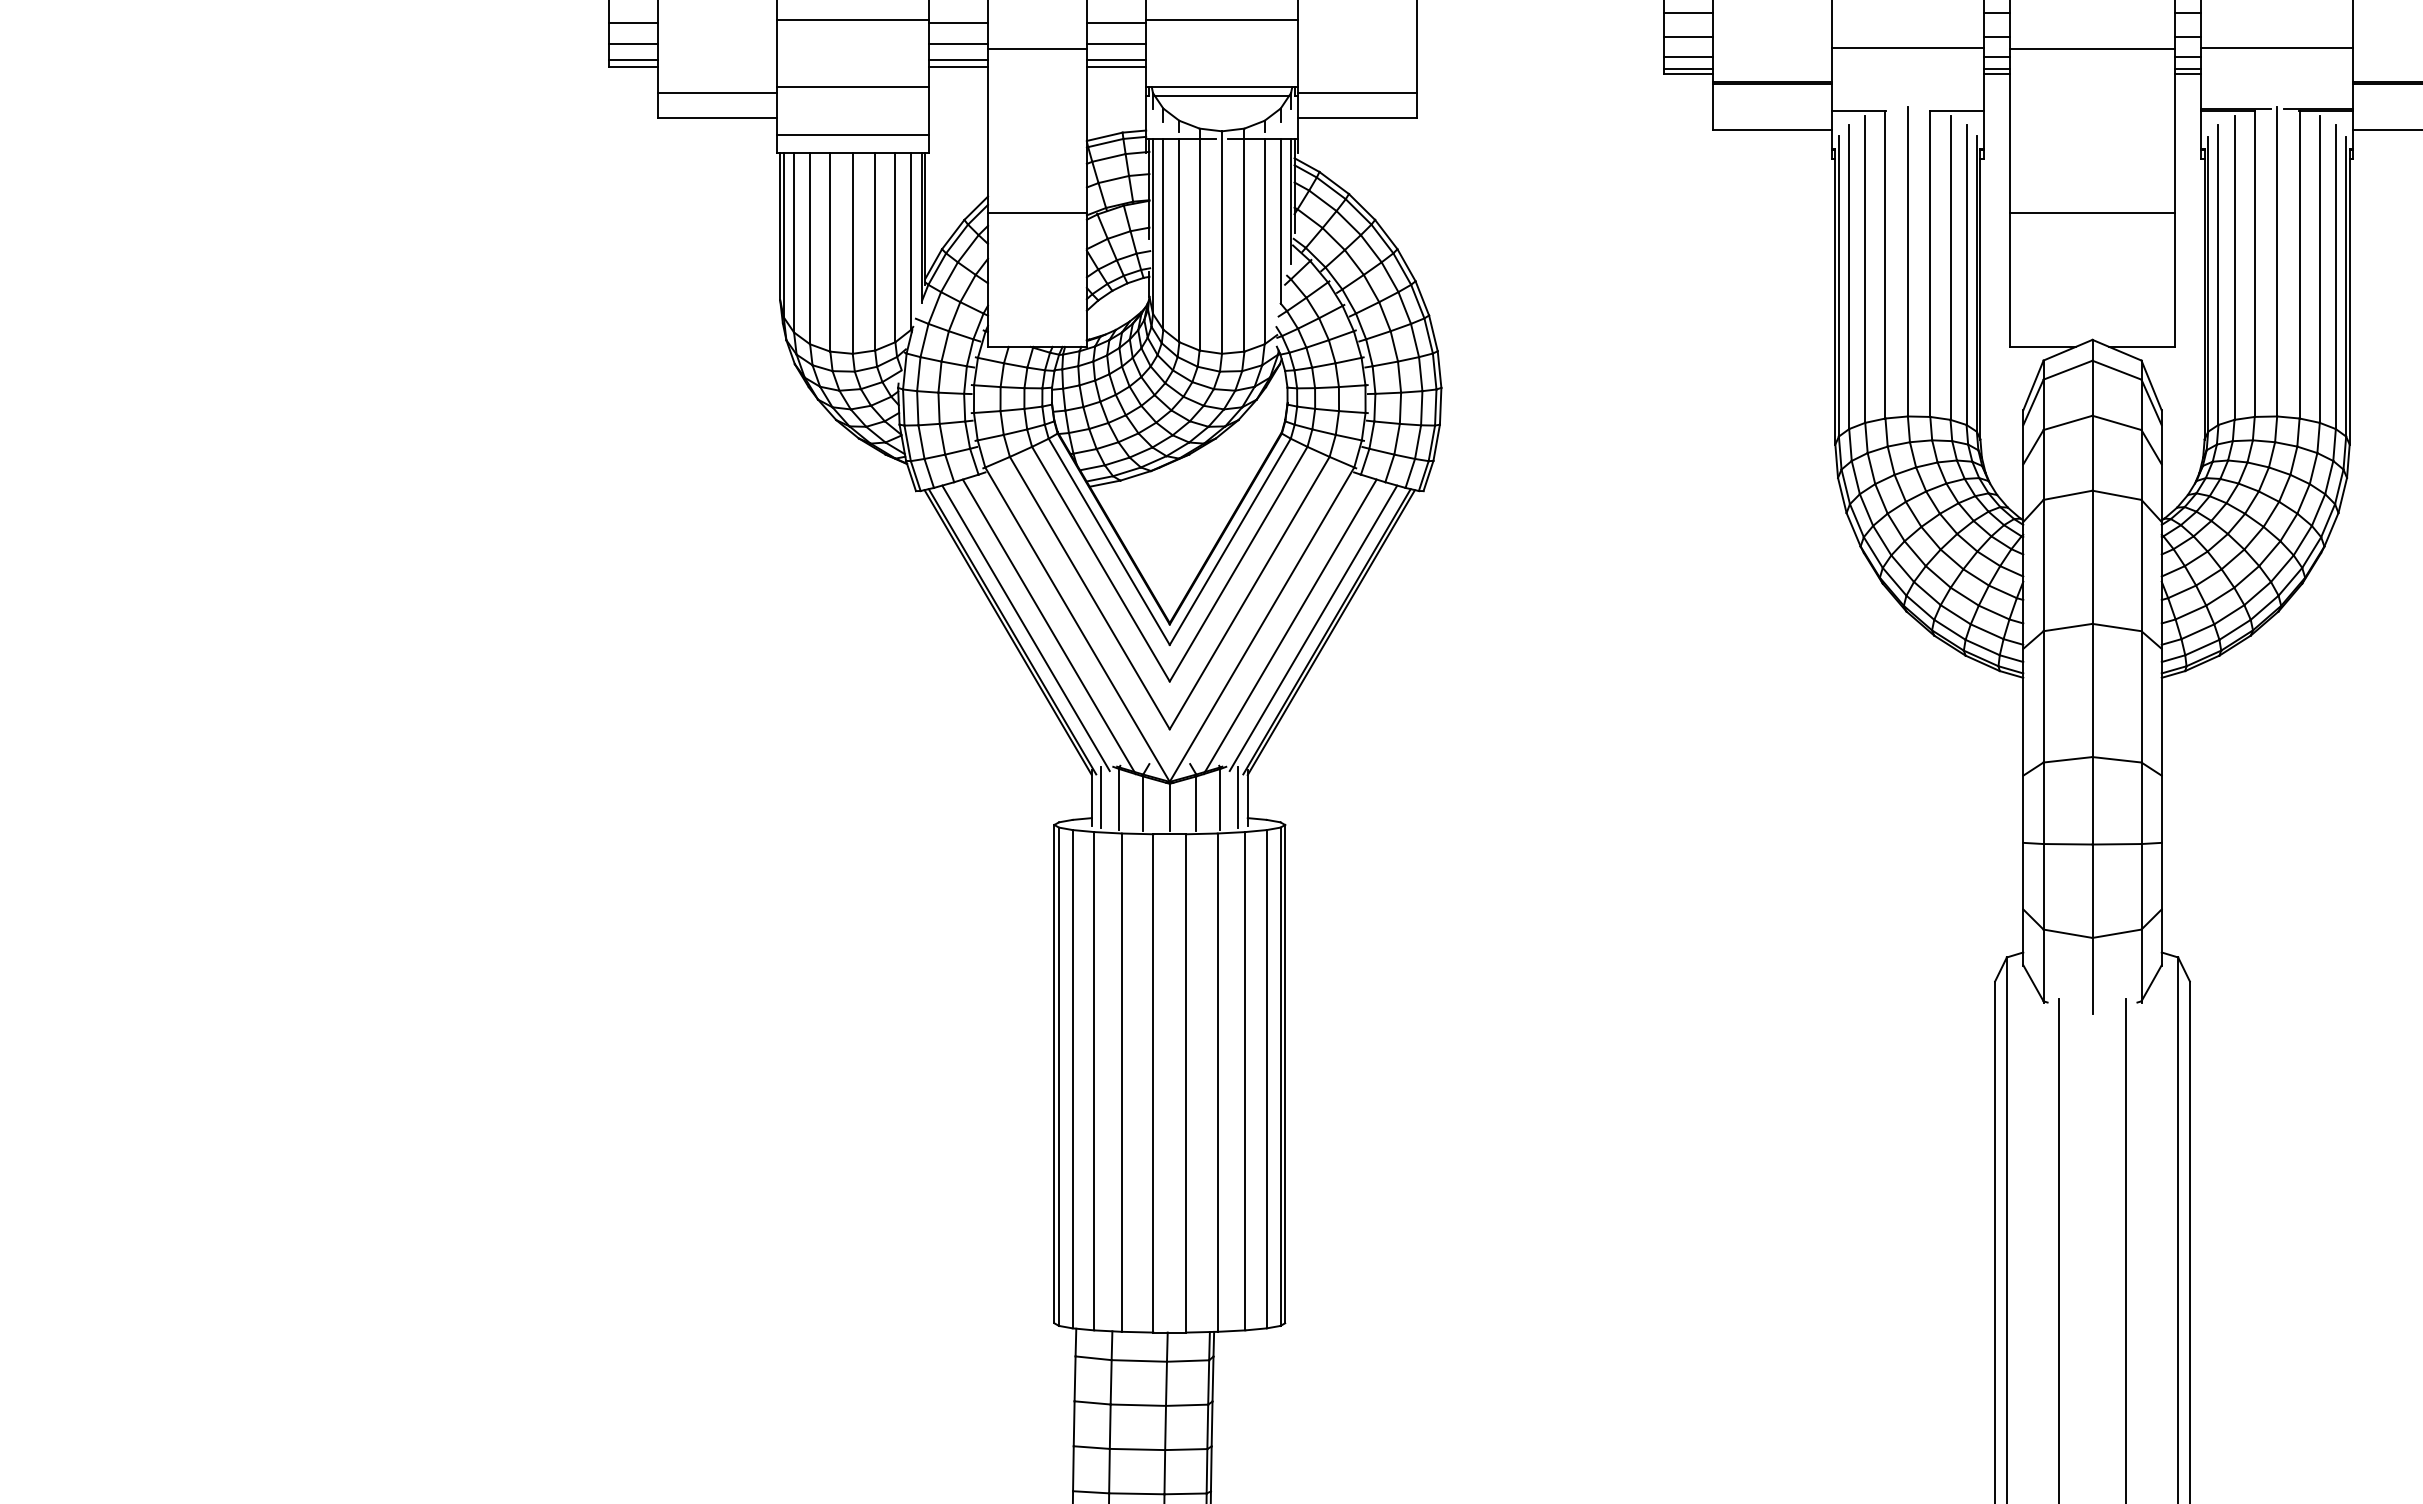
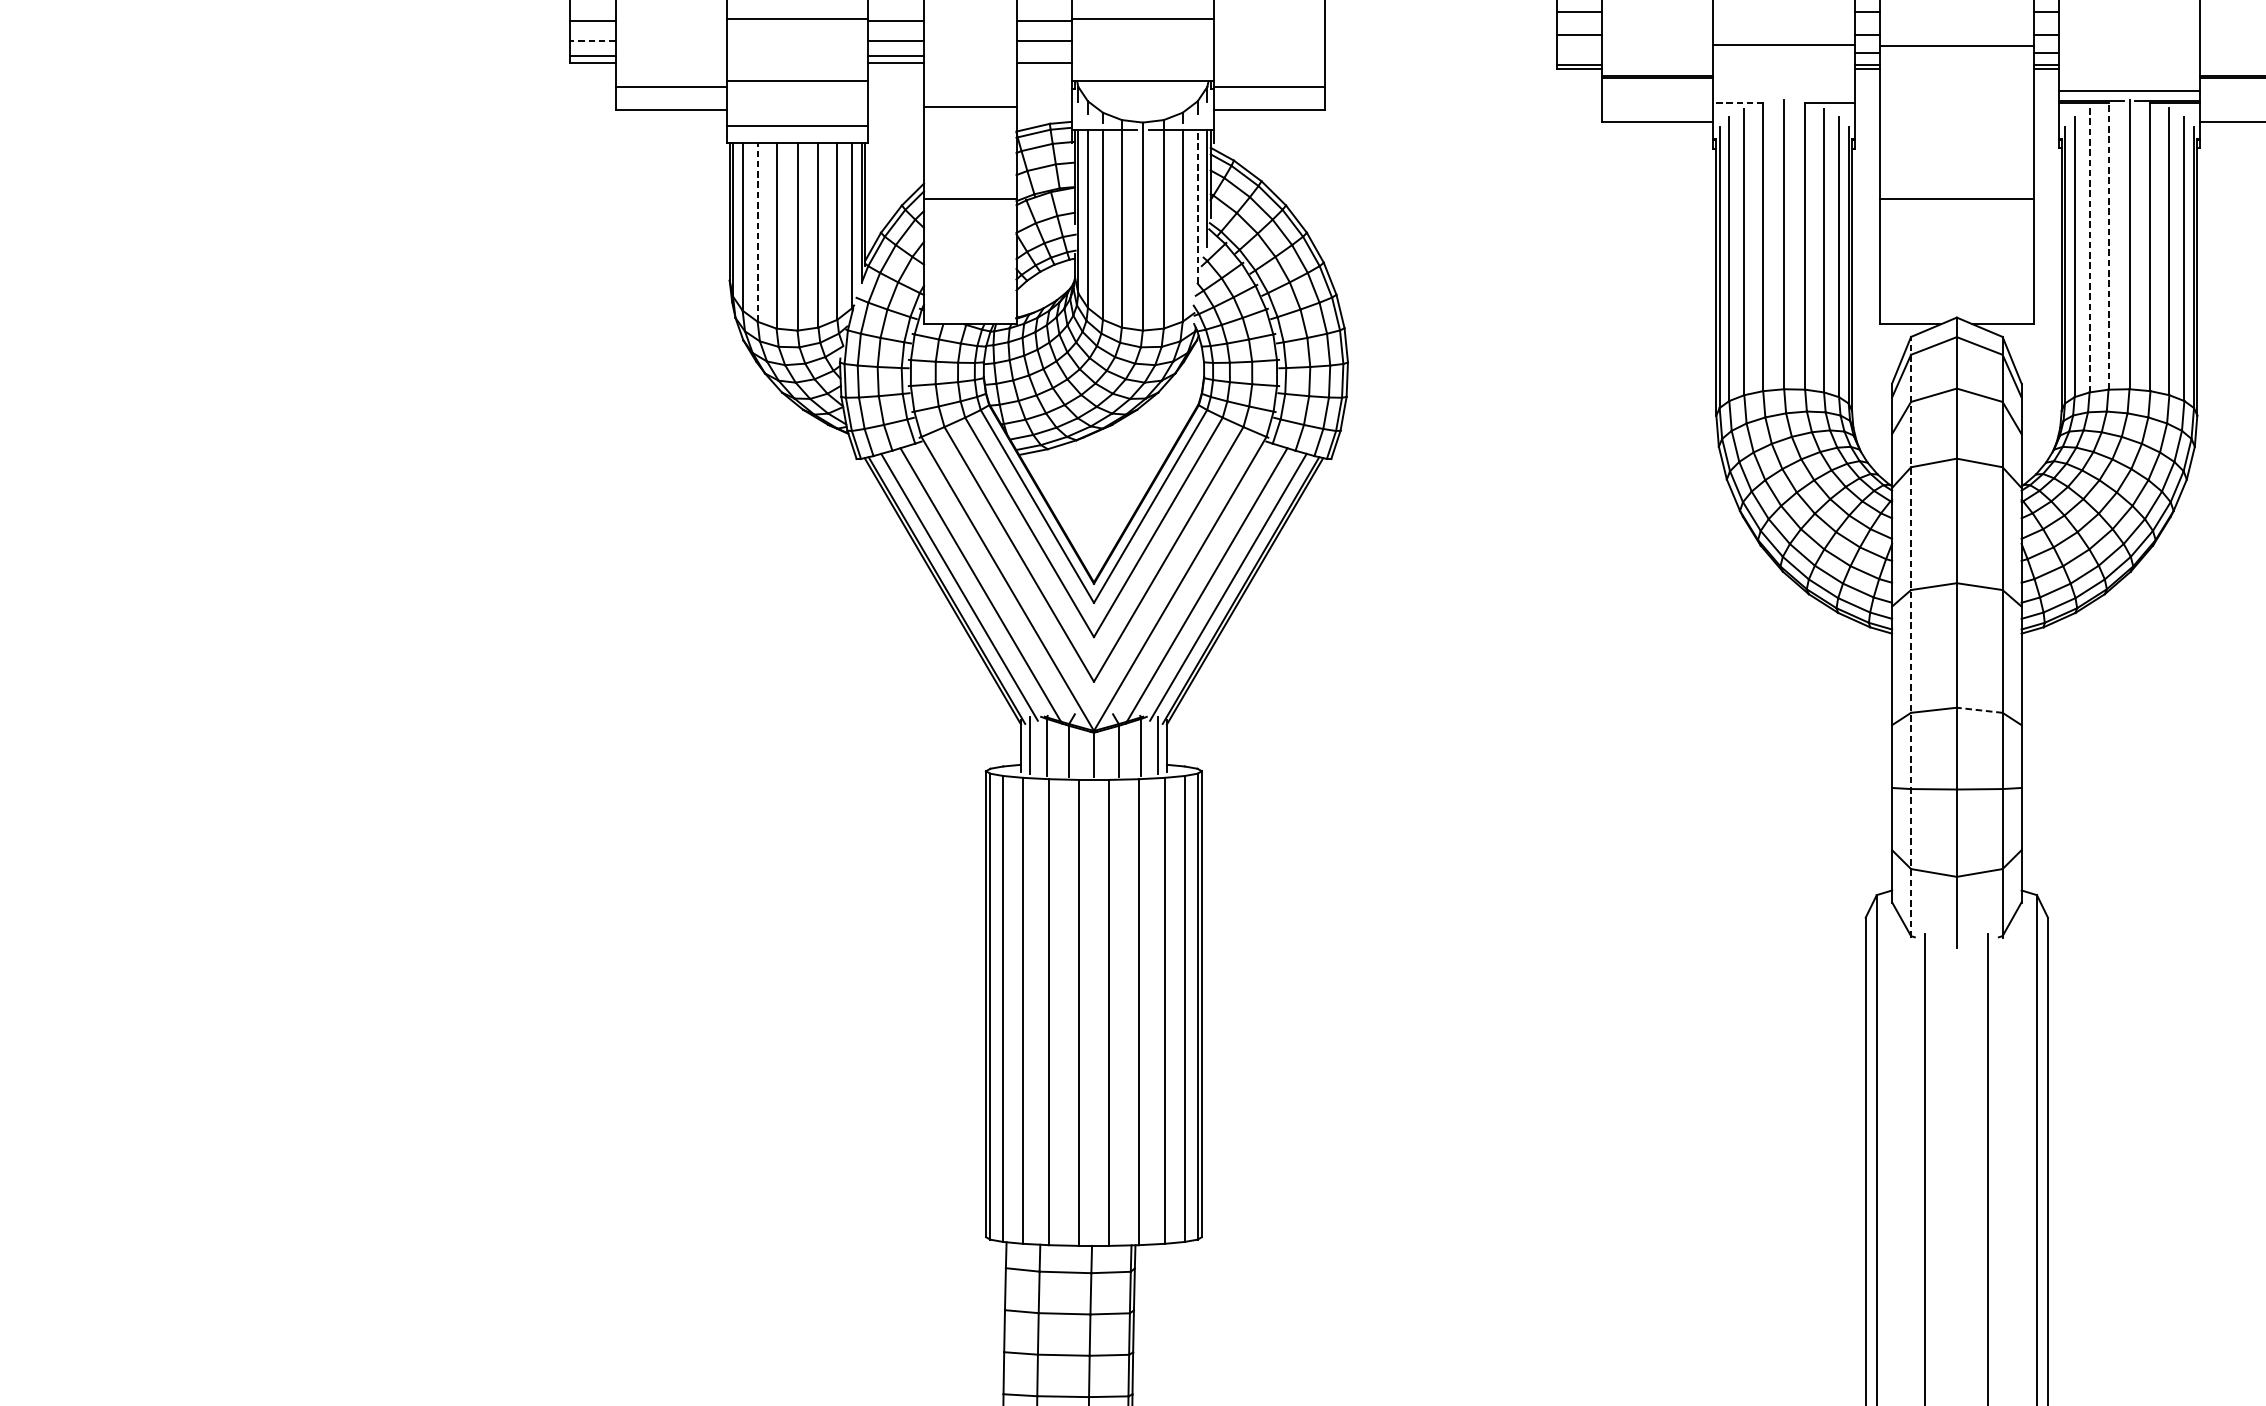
line: (633, 44) -> (592, 41), solid -> dashed
line: (2277, 48) -> (2129, 90), moved
line: (1037, 49) -> (970, 106), moved
line: (1688, 56) -> (1579, 52), removed
line: (1116, 59) -> (1044, 55), removed
line: (1221, 95) -> (1142, 89), removed
line: (1859, 110) -> (1738, 103), solid -> dashed
line: (1280, 221) -> (1197, 206), solid -> dashed
line: (810, 248) -> (758, 232), solid -> dashed
line: (2254, 263) -> (2108, 246), solid -> dashed
line: (2234, 267) -> (2089, 249), solid -> dashed
line: (2043, 681) -> (1911, 637), solid -> dashed
line: (2117, 759) -> (1980, 710), solid -> dashed

